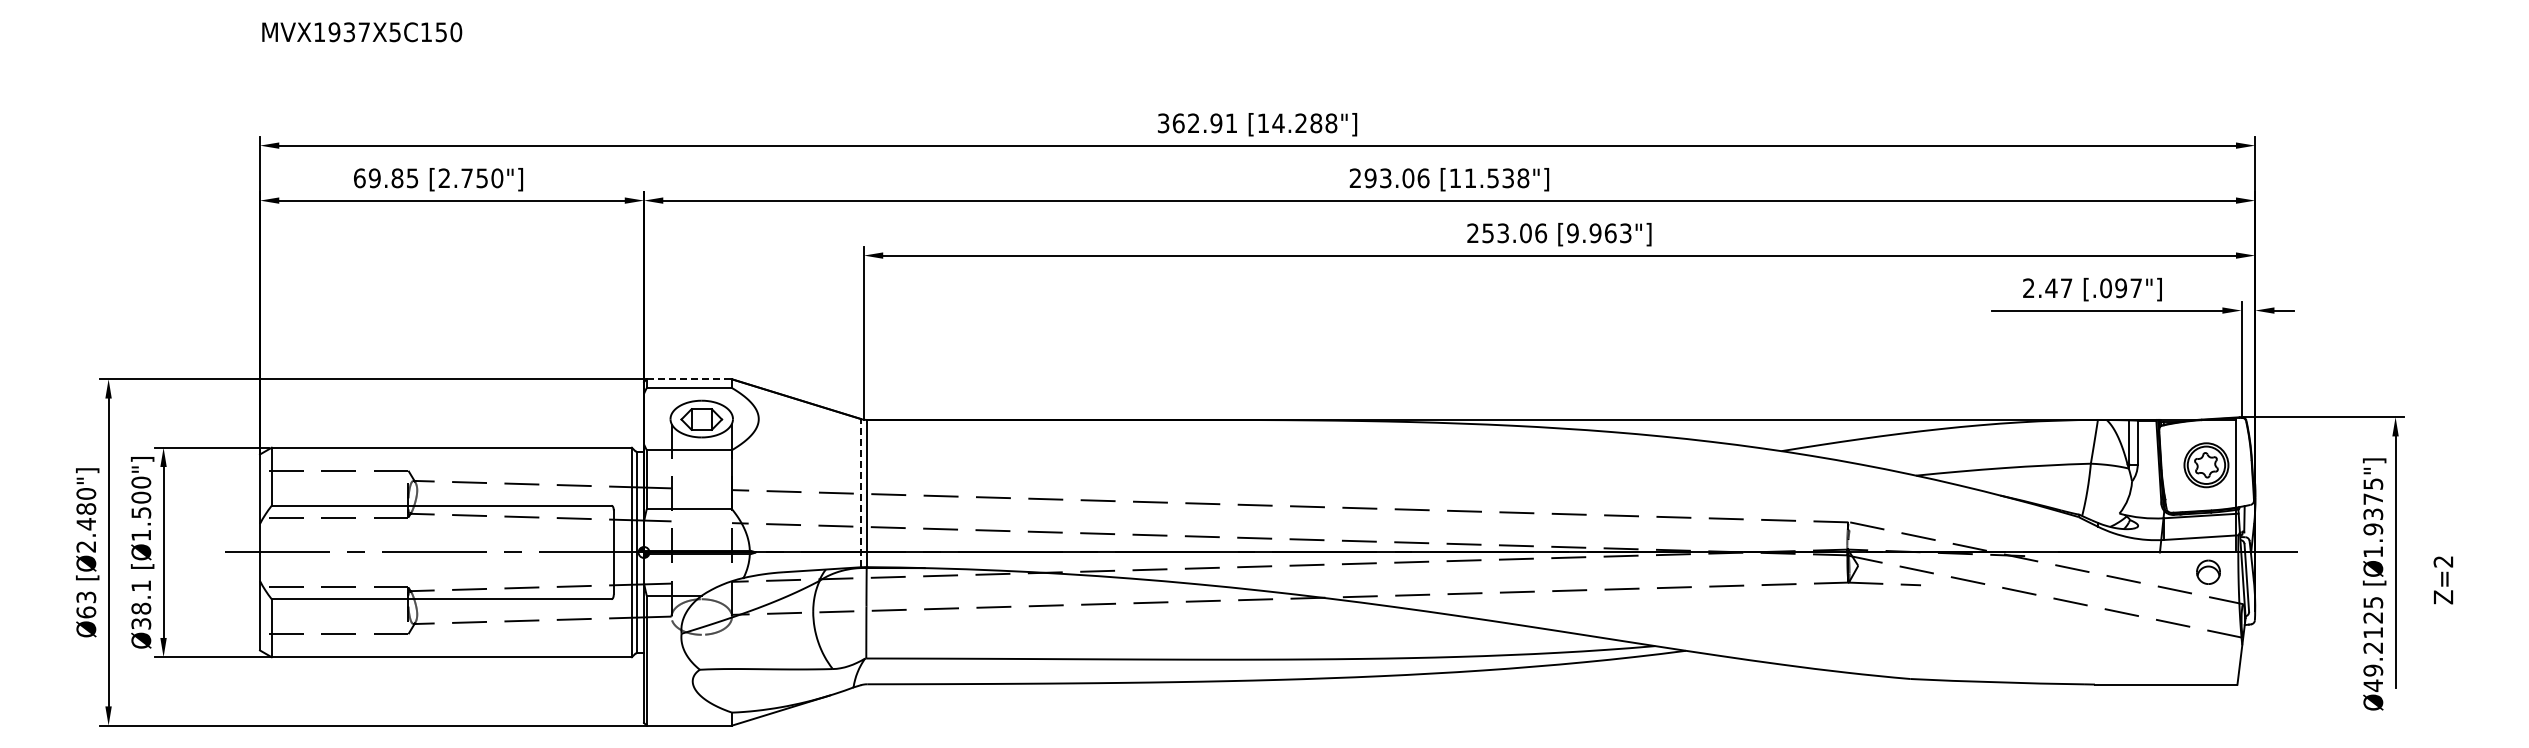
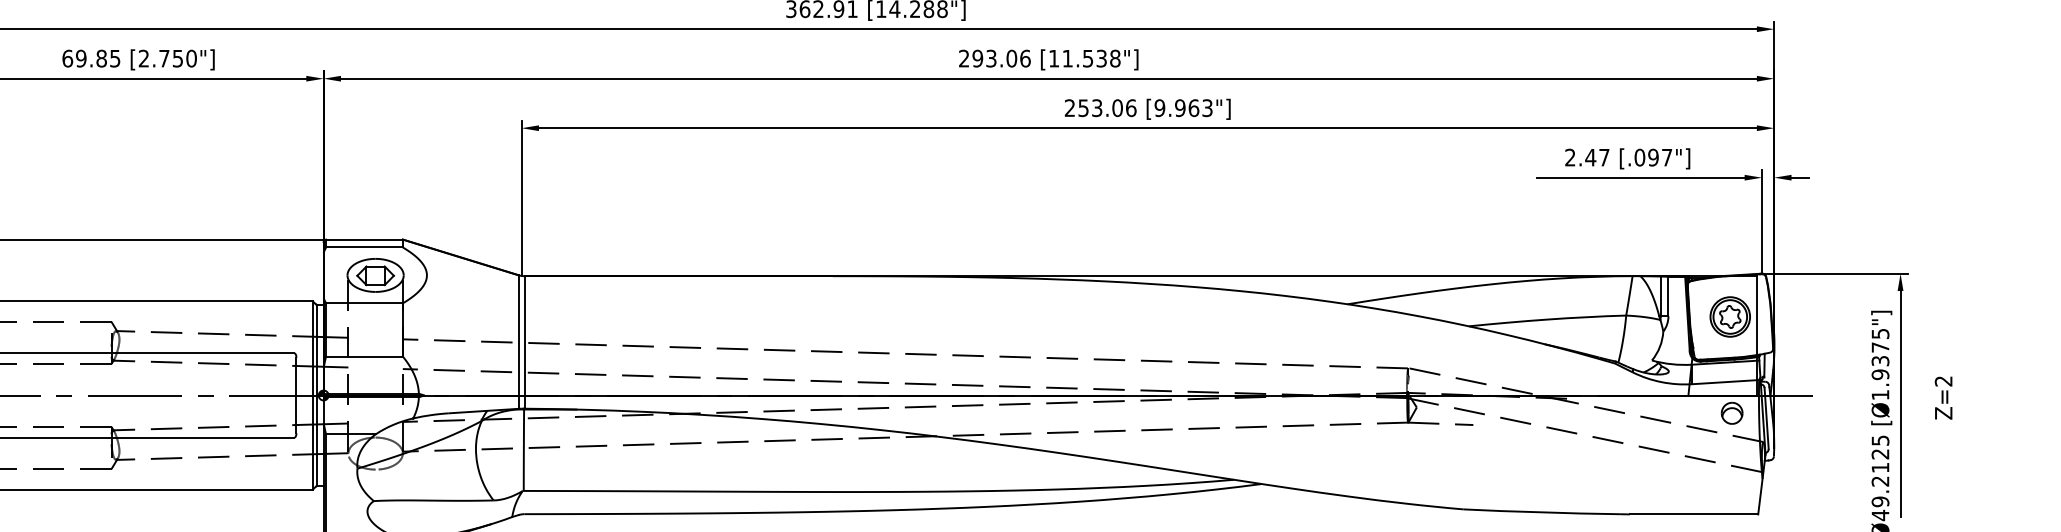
line: (689, 379) -> (364, 239), dashed -> solid
line: (860, 492) -> (518, 341), dashed -> solid
text: (2443, 580) -> (1943, 398), moved

